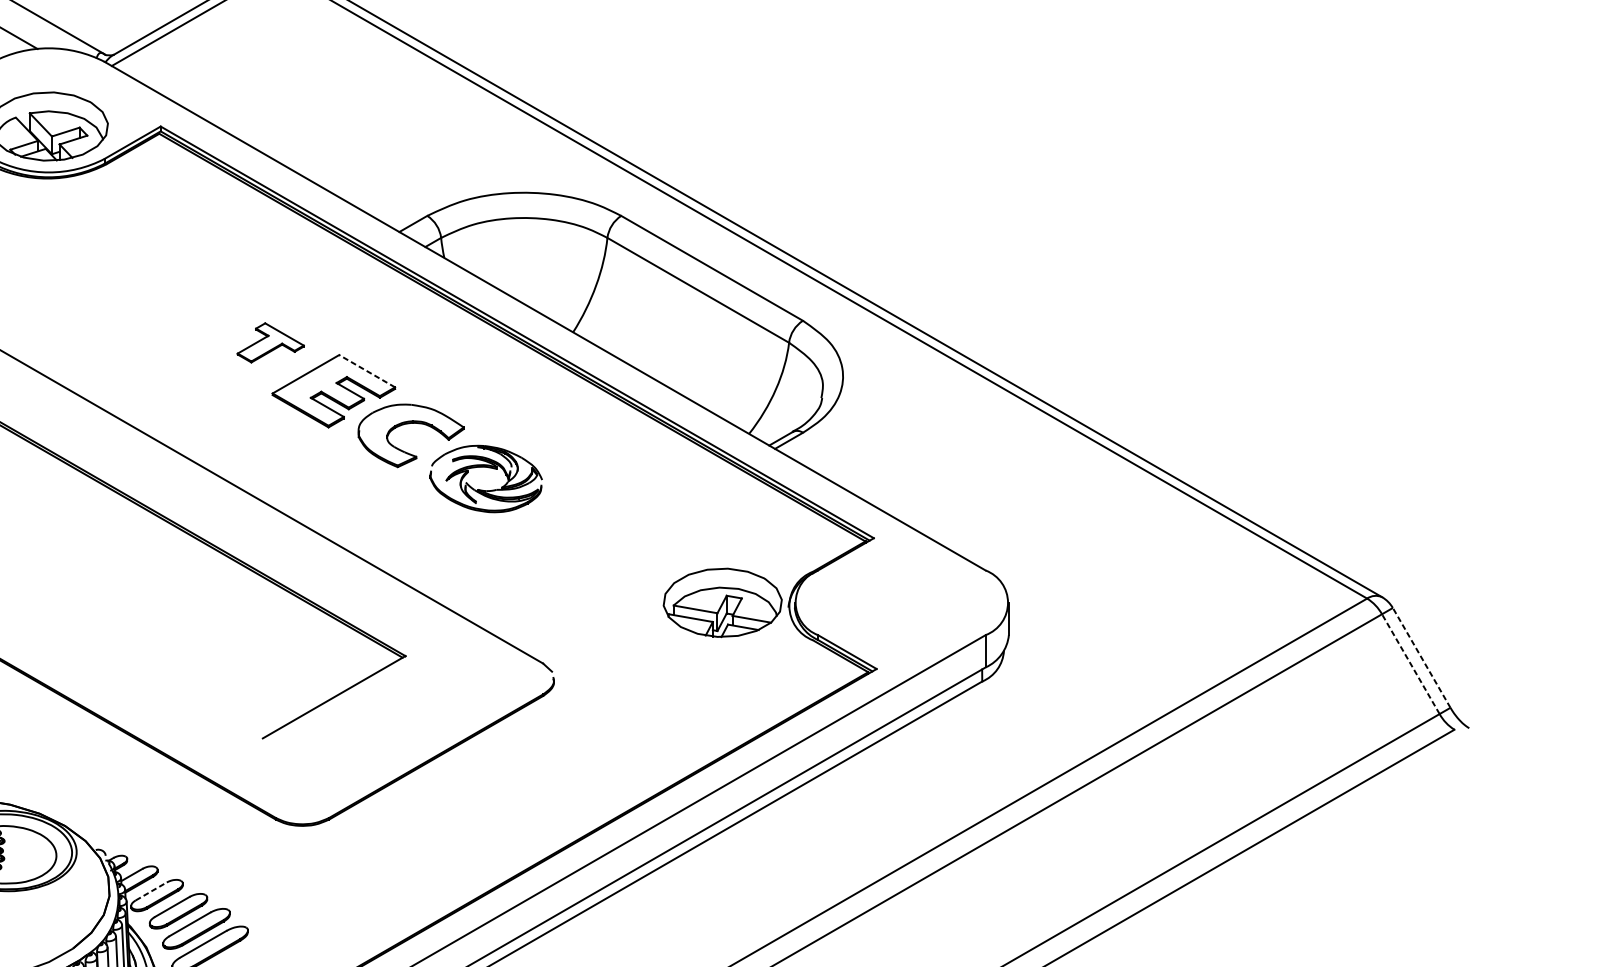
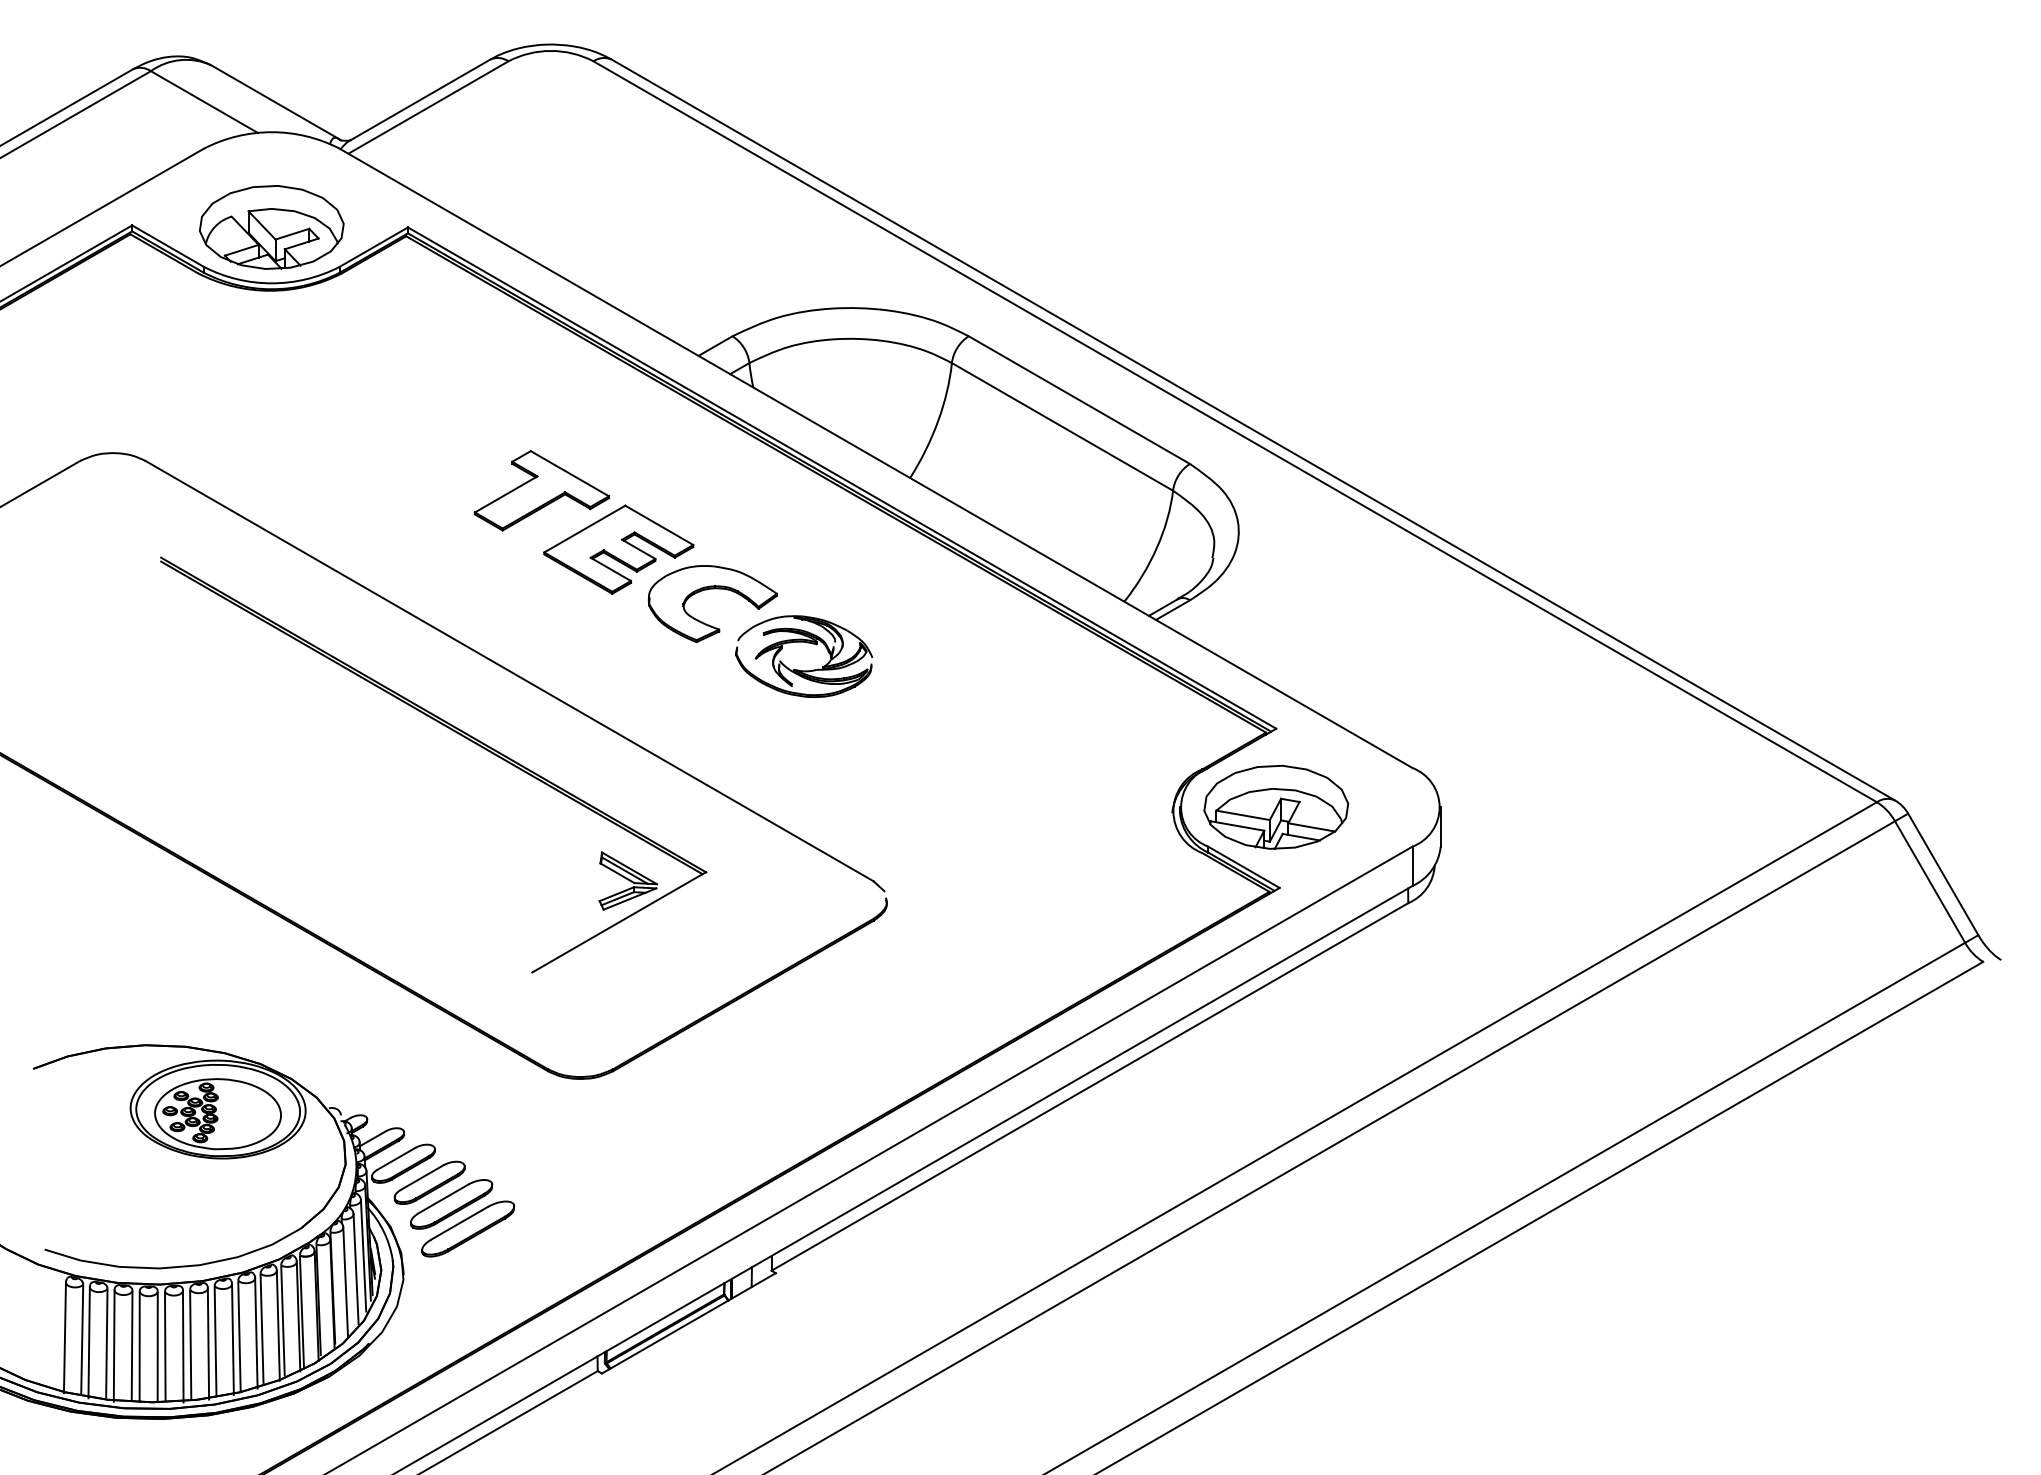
part: (270, 342) -> (541, 490), size x1.67
line: (366, 371) -> (658, 525), dashed -> solid
part: (722, 602) -> (1276, 806), moved
line: (1421, 657) -> (1943, 874), dashed -> solid
part: (341, 662) -> (627, 880), added
line: (1410, 663) -> (1929, 881), dashed -> solid
line: (151, 891) -> (396, 1158), dashed -> solid

